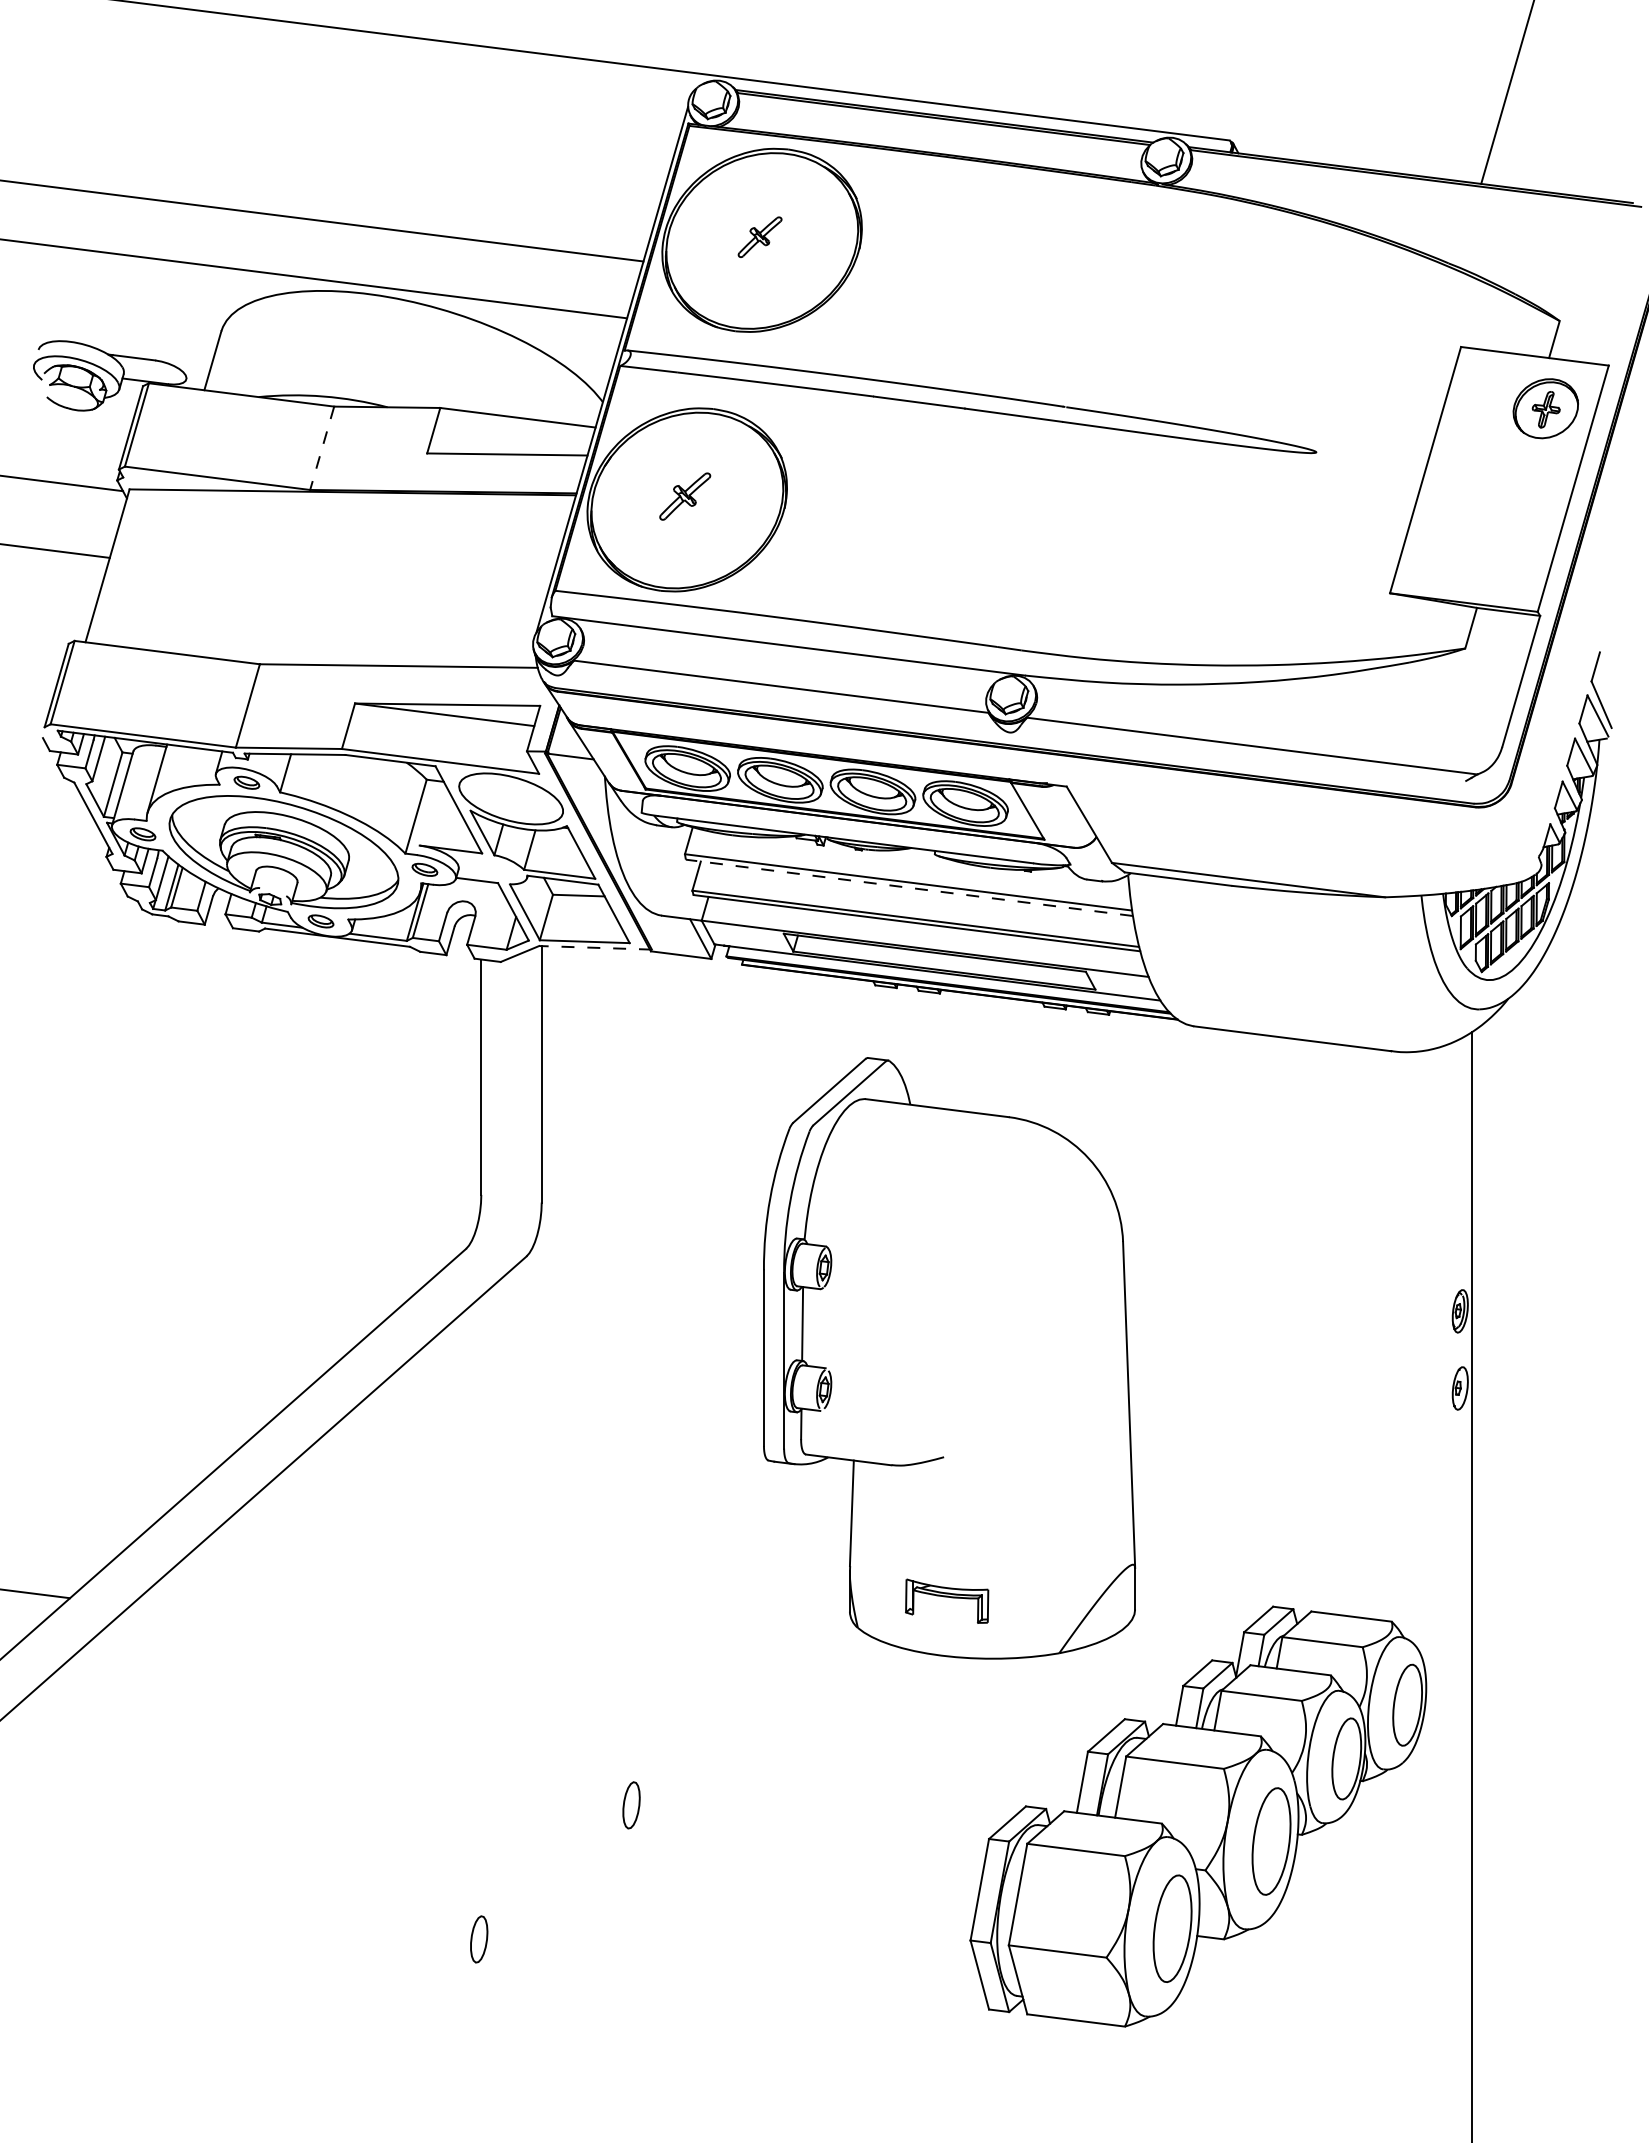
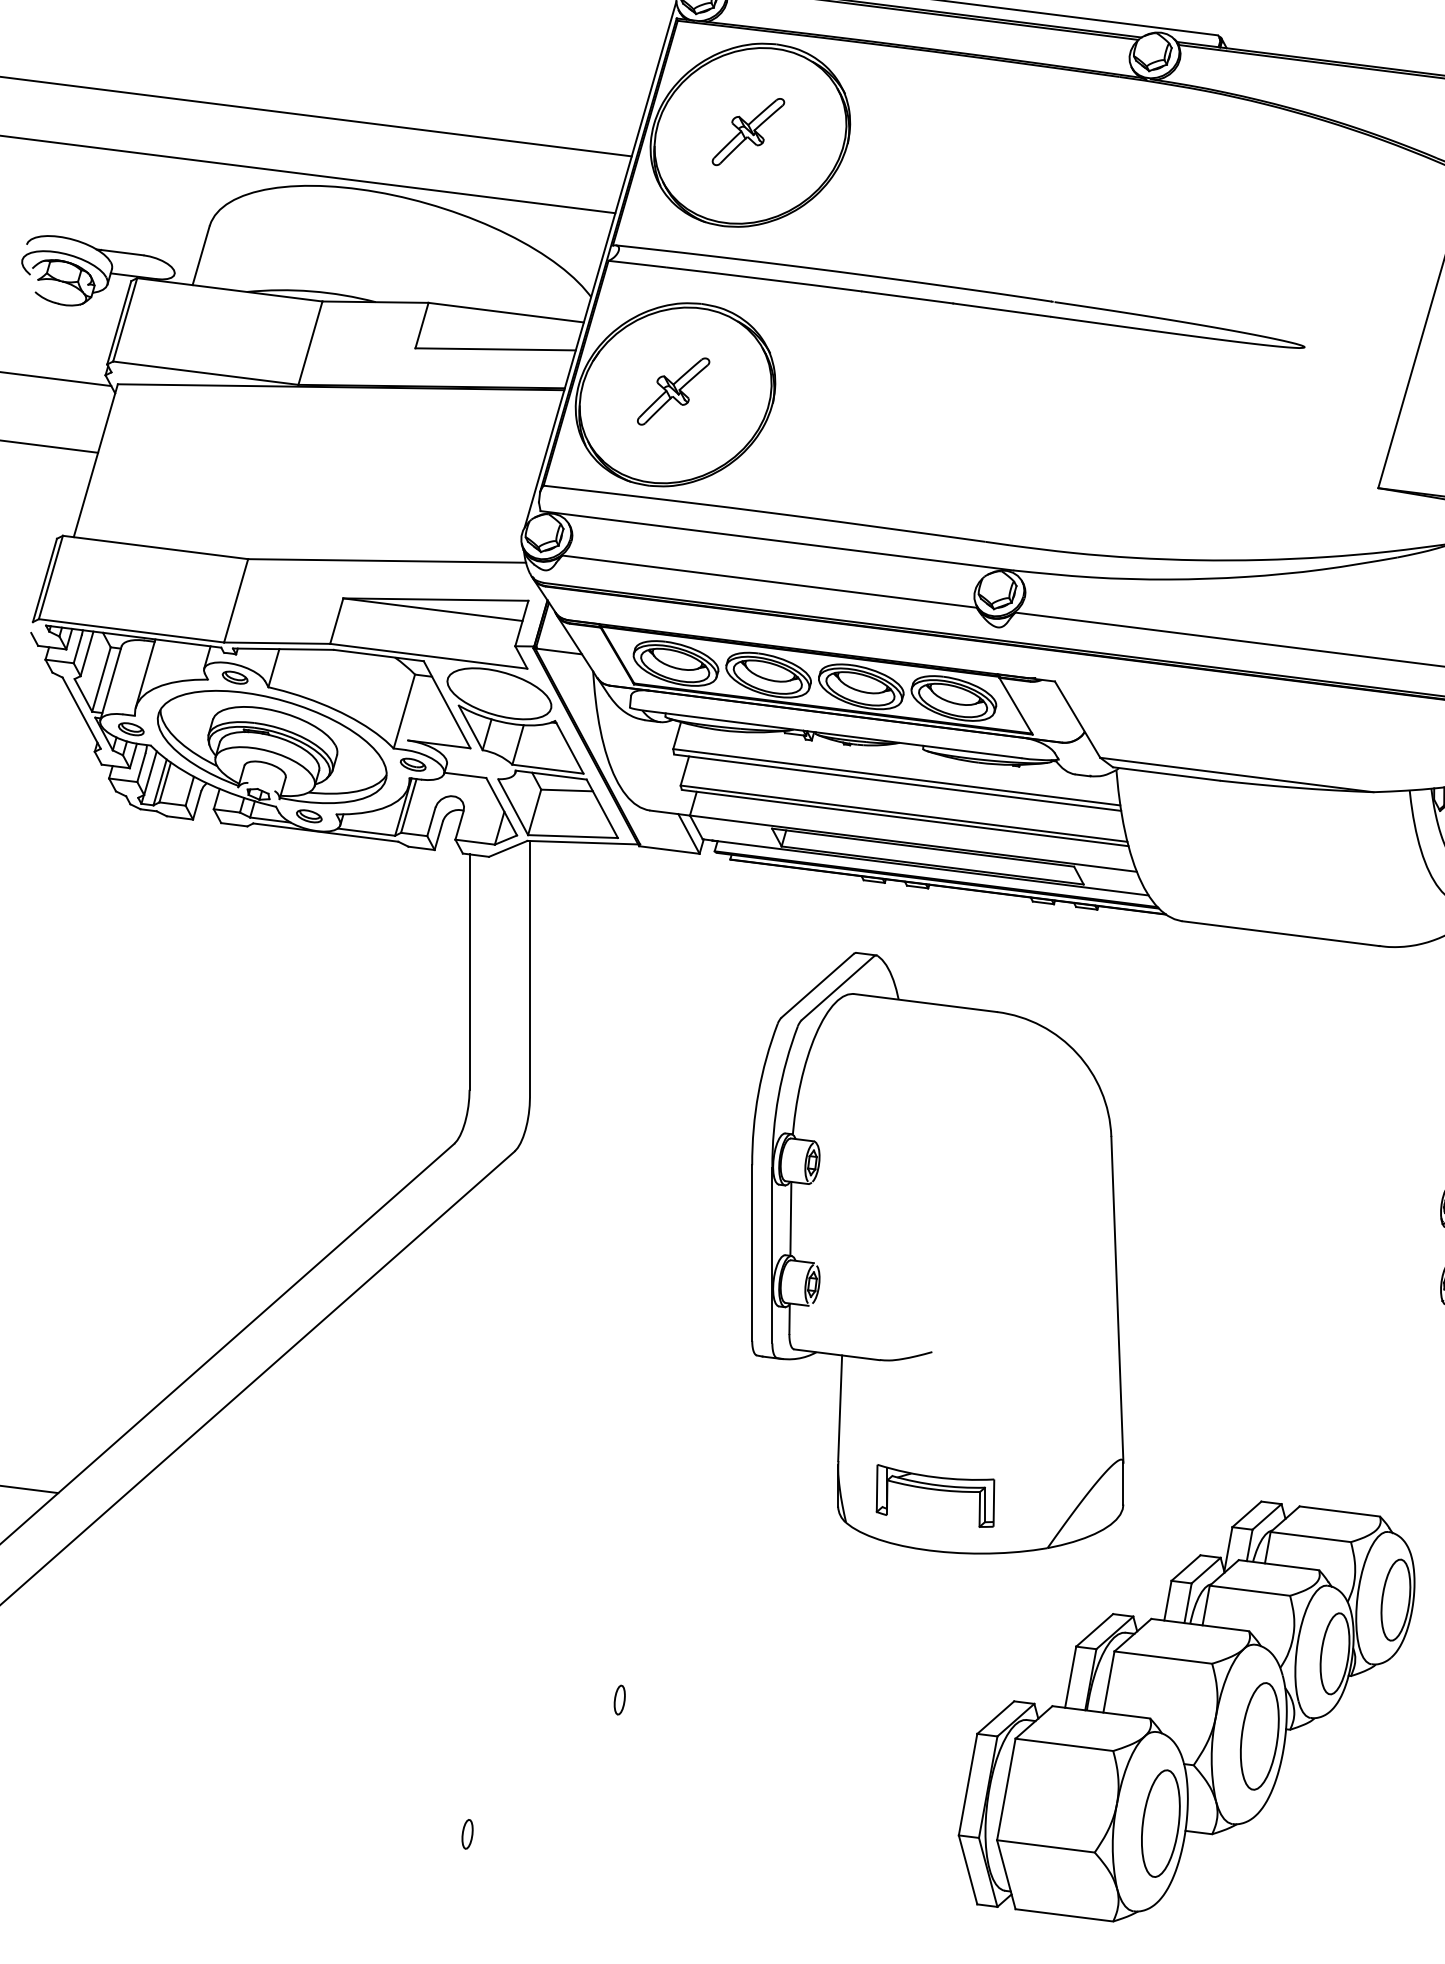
part: (759, 237) -> (747, 132), size x1.67
line: (322, 448) -> (310, 343), dashed -> solid
part: (684, 496) -> (672, 391), size x1.43
line: (908, 887) -> (896, 782), dashed -> solid
line: (595, 947) -> (583, 842), dashed -> solid
part: (946, 1601) -> (934, 1496), size x1.43
part: (631, 1804) -> (619, 1699), size x0.62
part: (479, 1939) -> (467, 1834), size x0.62

